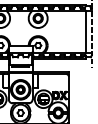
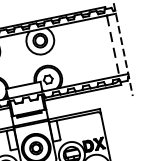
line: (86, 32) -> (113, 46), solid -> dashed

